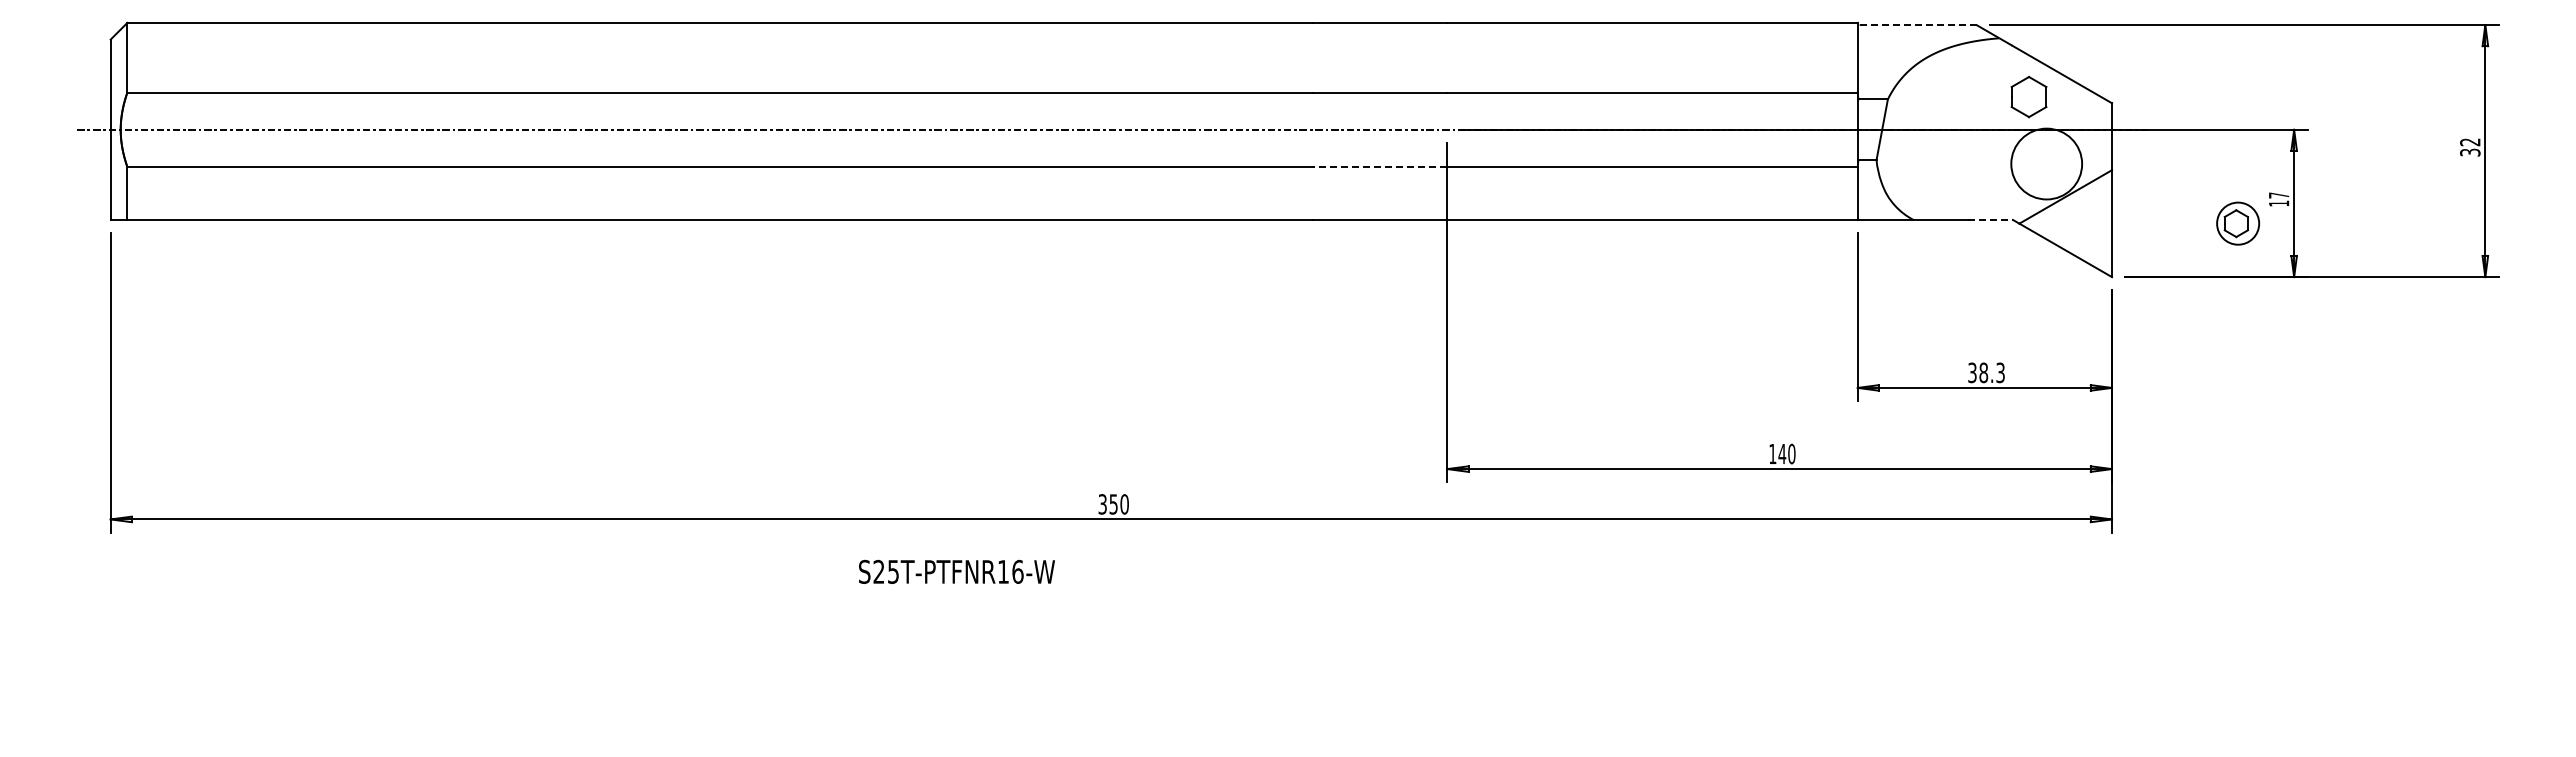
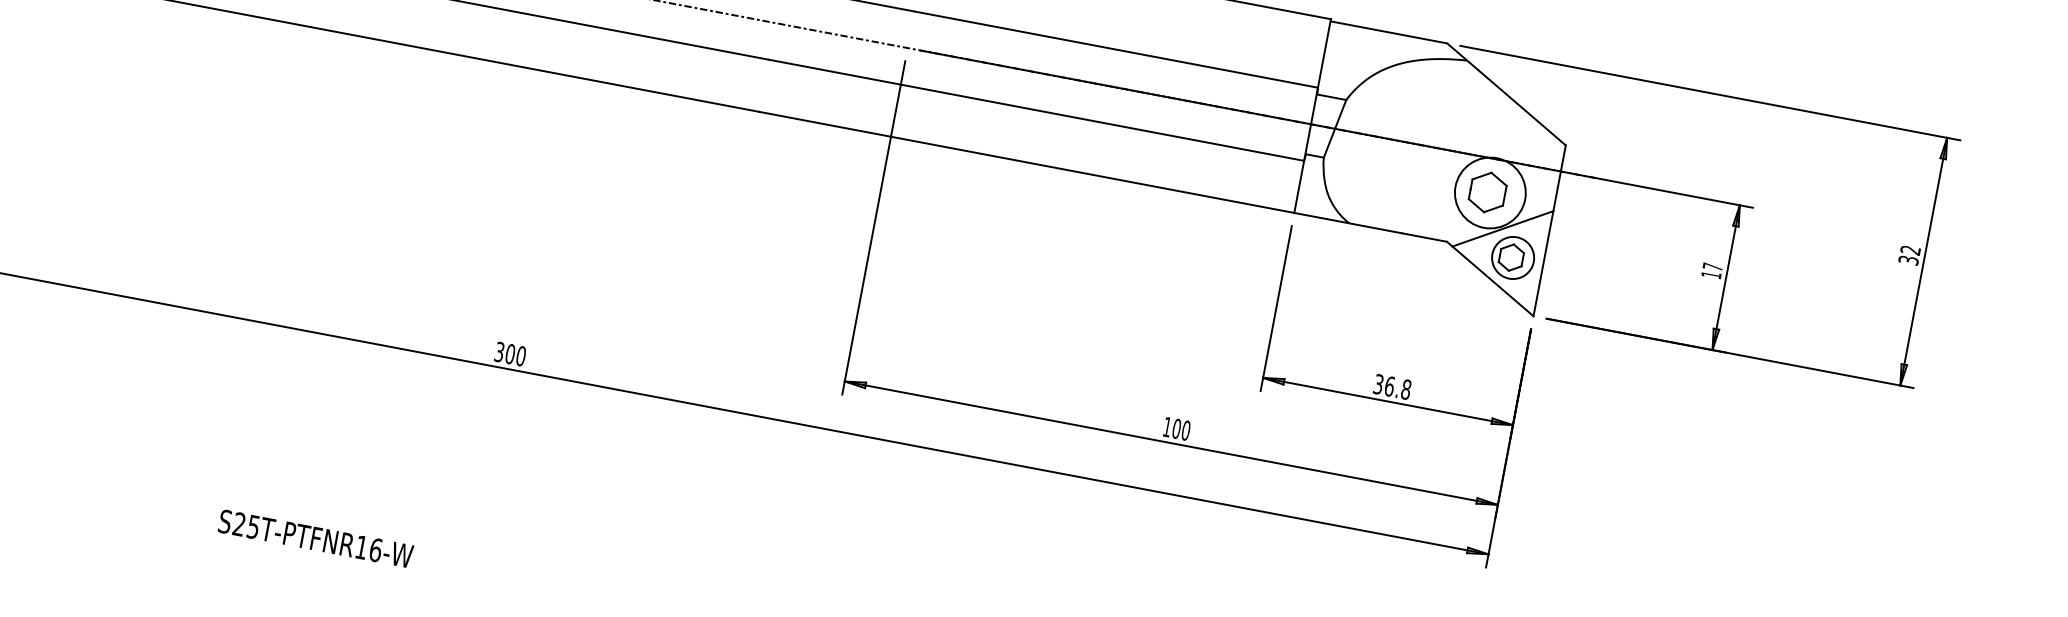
line: (1916, 25) -> (1388, 32), dashed -> solid
part: (2028, 96) -> (1487, 191), moved
line: (1379, 167) -> (834, 72), dashed -> solid
line: (1990, 220) -> (1424, 238), dashed -> solid
part: (2238, 223) -> (1513, 257), moved
text: (1991, 372) -> (1397, 387), 38.3 -> 36.8
text: (1782, 453) -> (1176, 428), 140 -> 100
text: (1113, 504) -> (510, 354), 350 -> 300
text: (956, 571) -> (315, 538), moved

